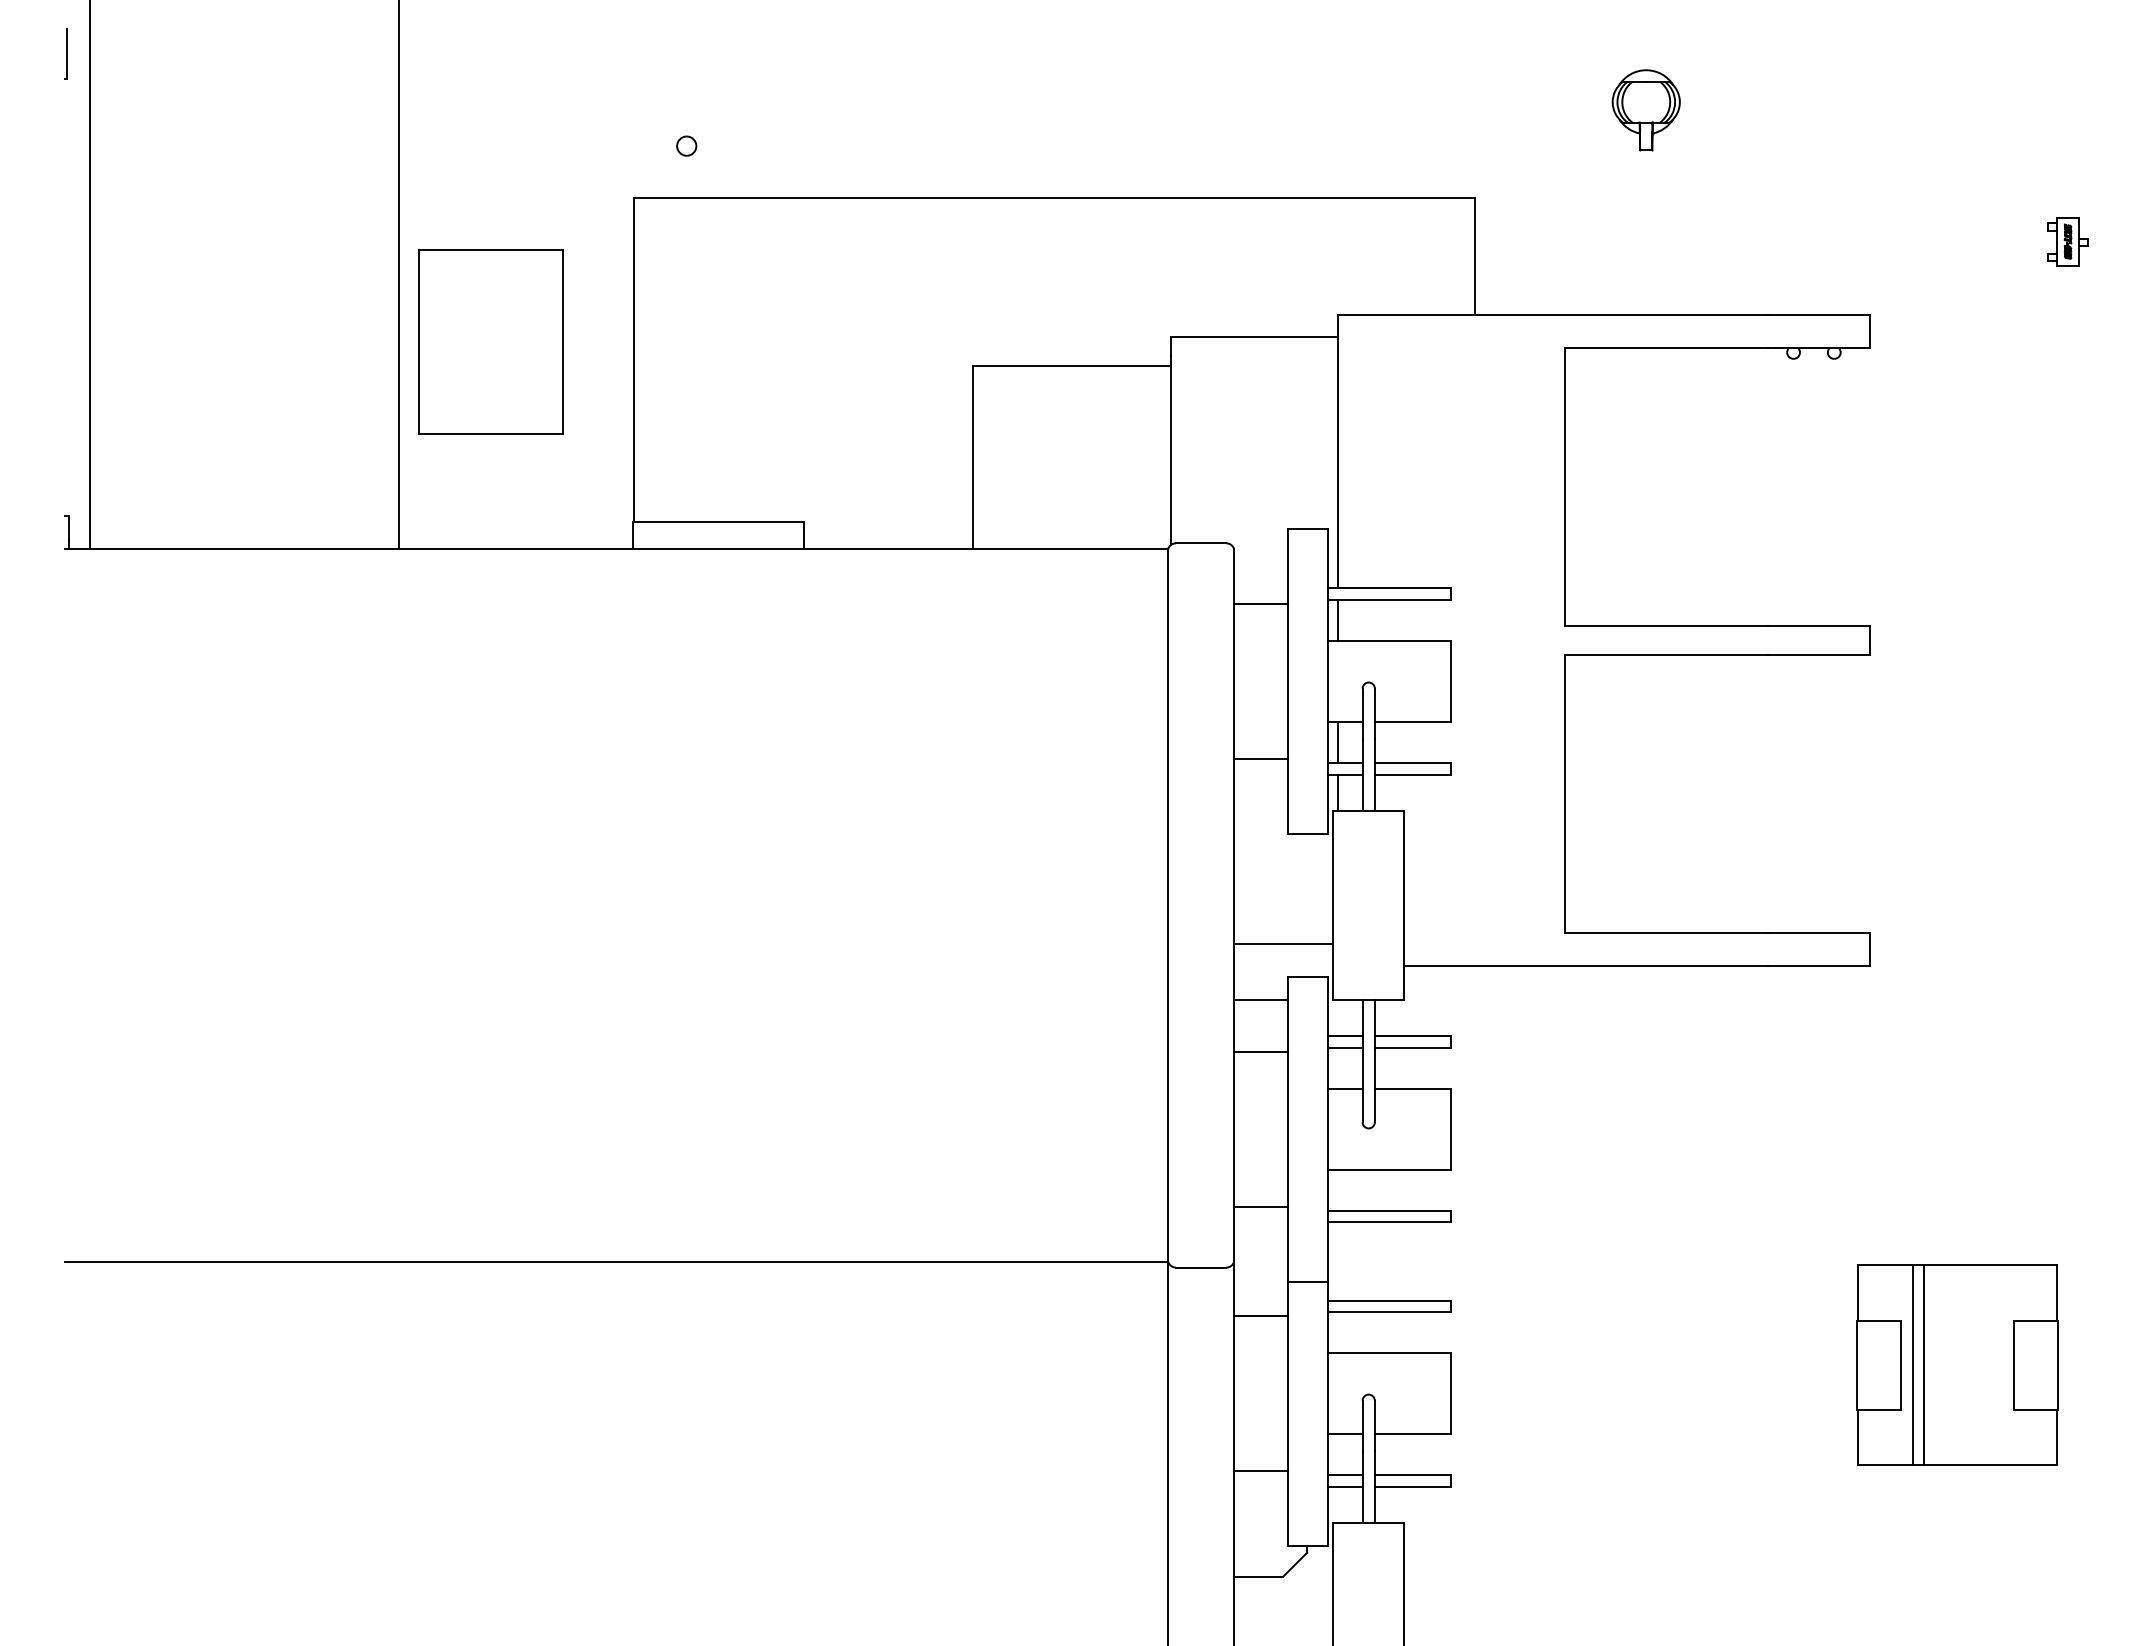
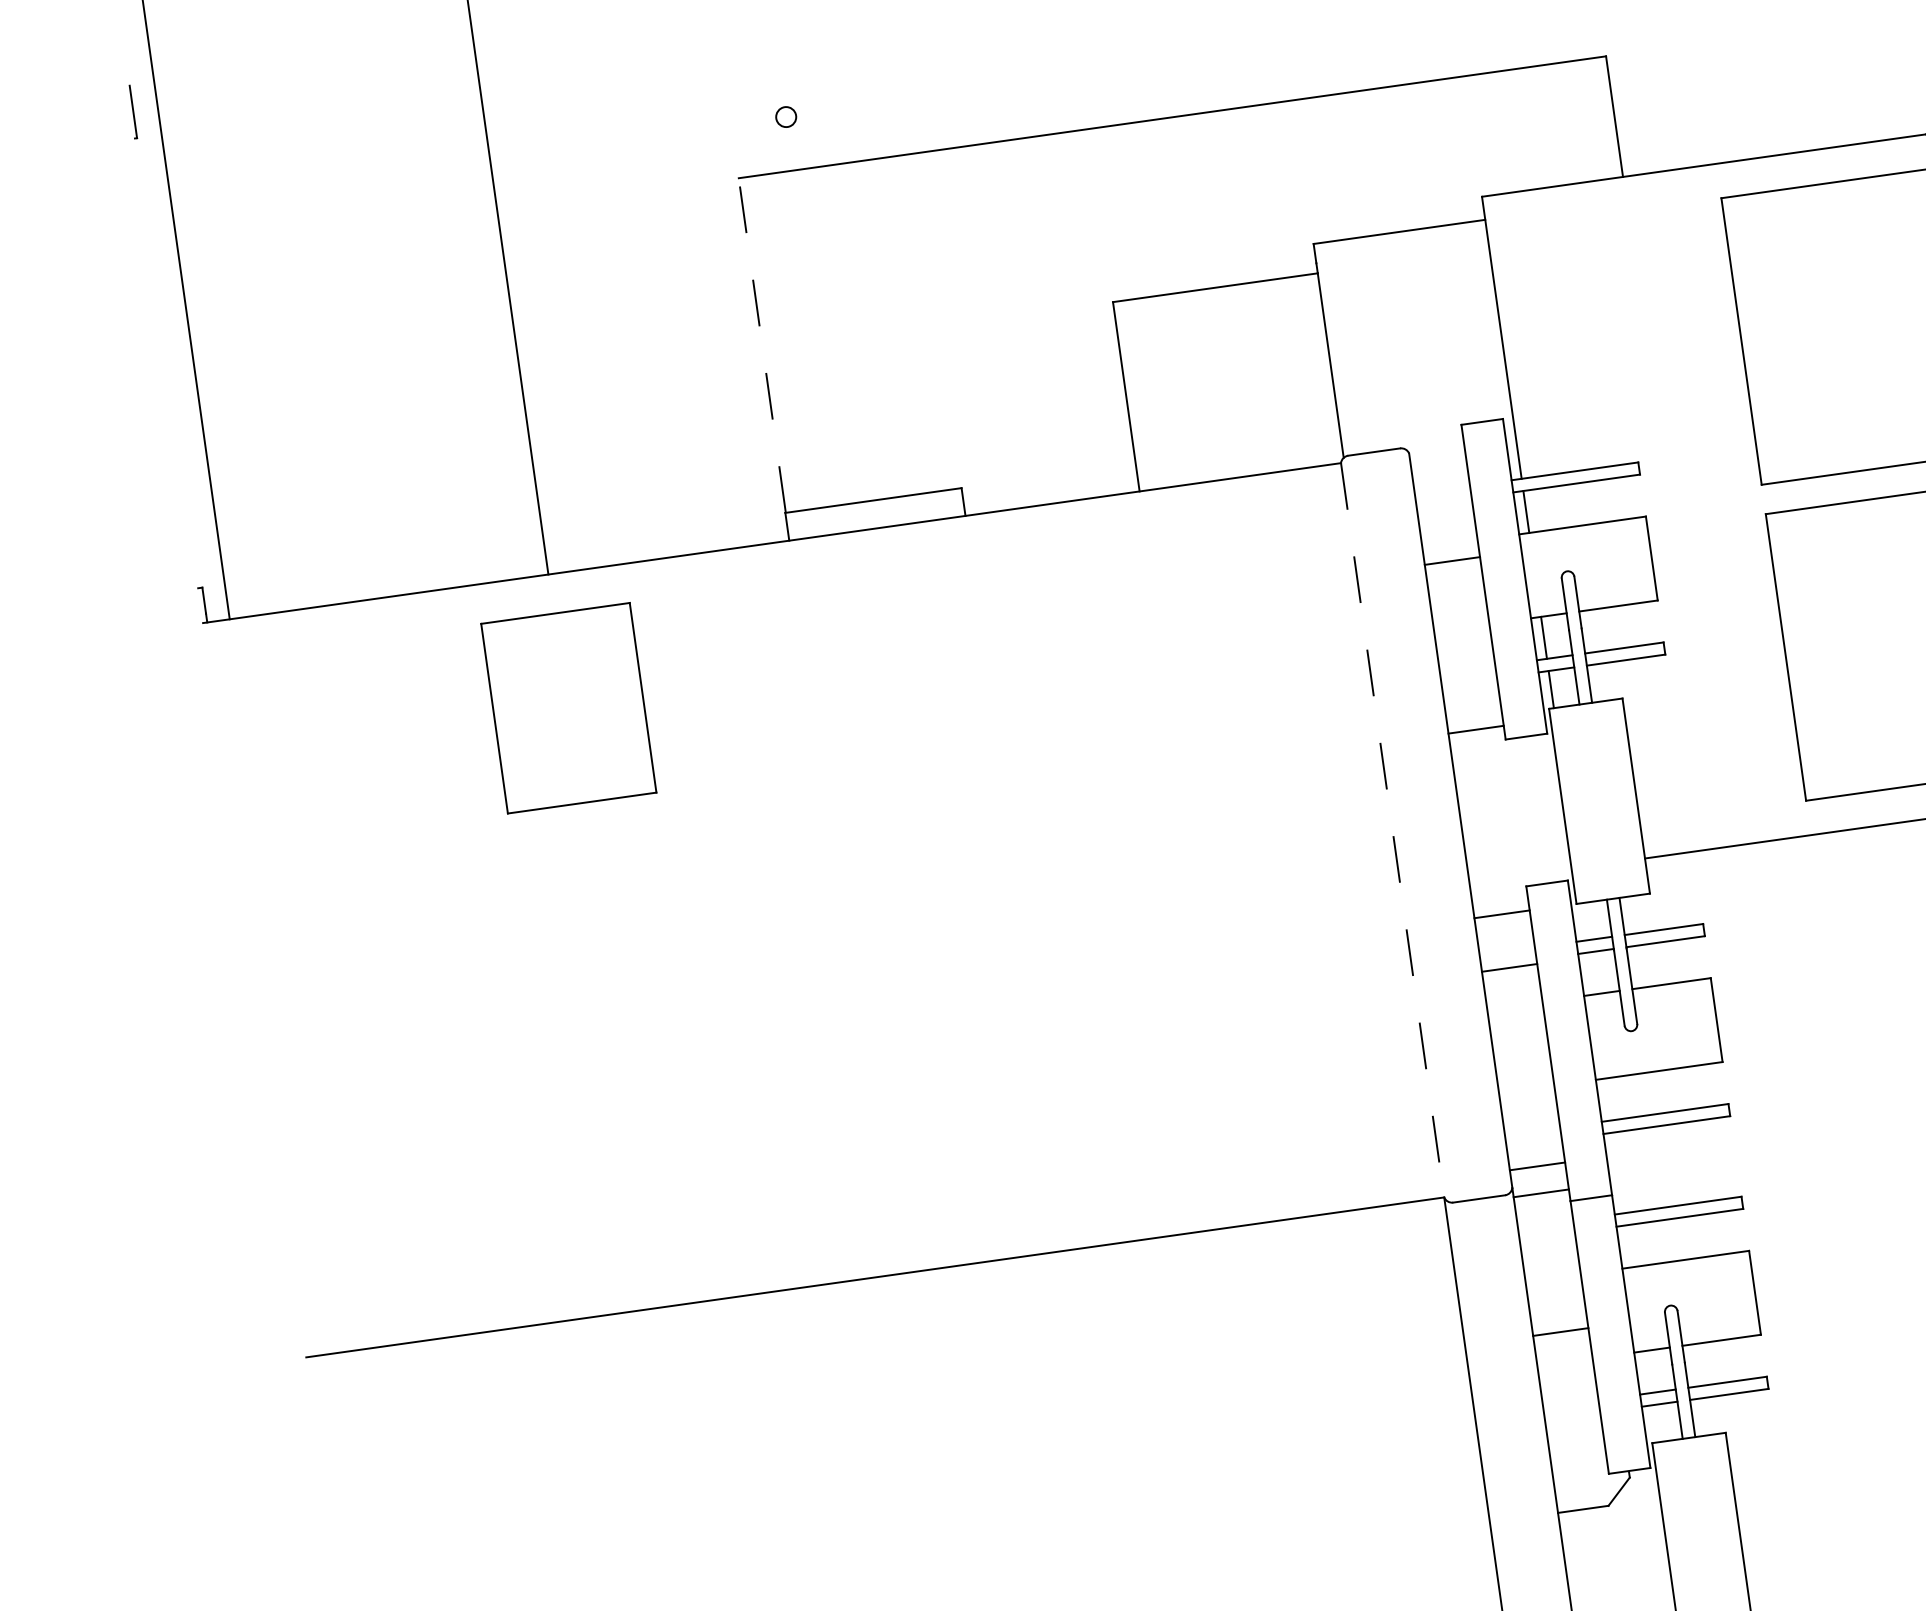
part: (490, 341) -> (568, 707), moved
line: (633, 359) -> (762, 344), solid -> dashed
line: (1260, 604) -> (1451, 561), moved
line: (1260, 758) -> (1475, 729), moved
line: (1168, 905) -> (1393, 830), solid -> dashed
line: (1283, 943) -> (1517, 852), removed
line: (1260, 1206) -> (1540, 1193), moved
line: (1260, 1316) -> (1537, 1166), moved
line: (1260, 1471) -> (1560, 1332), moved

